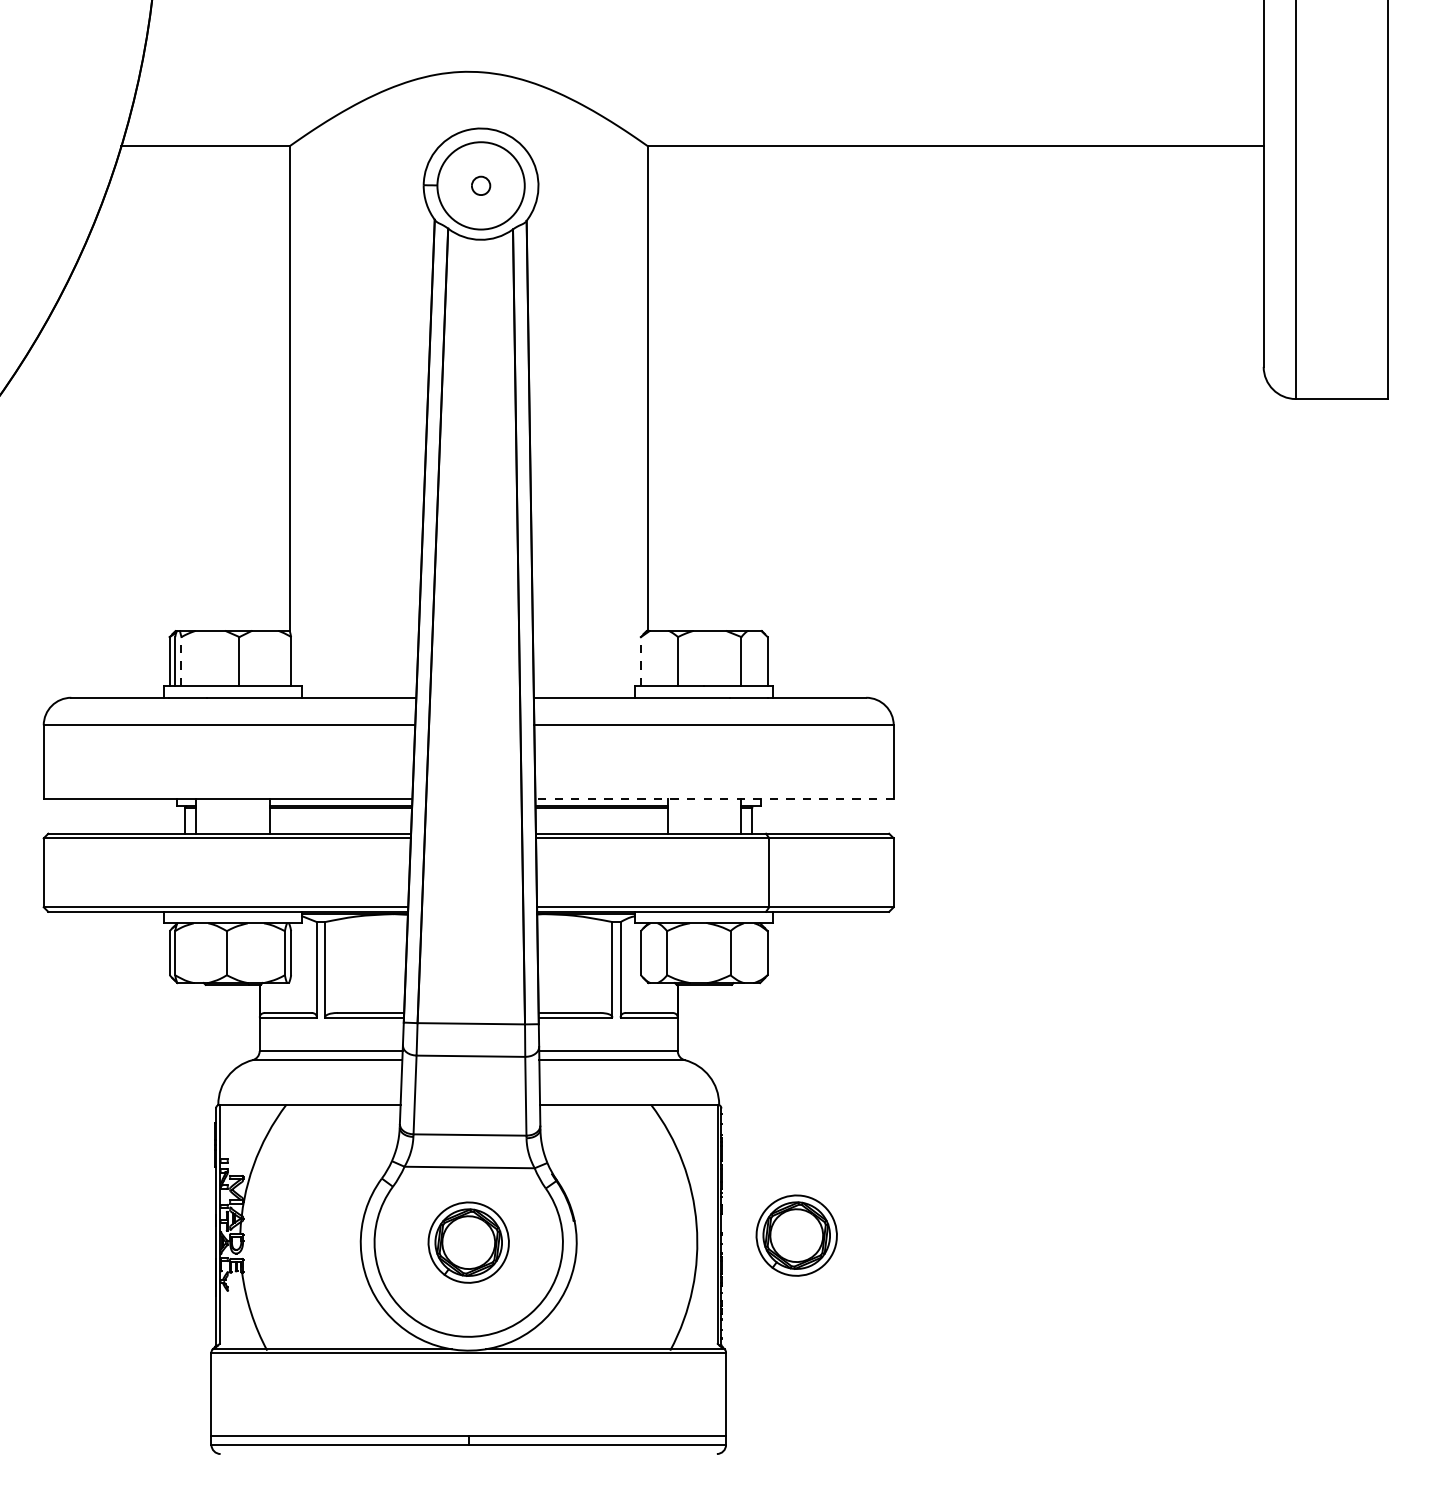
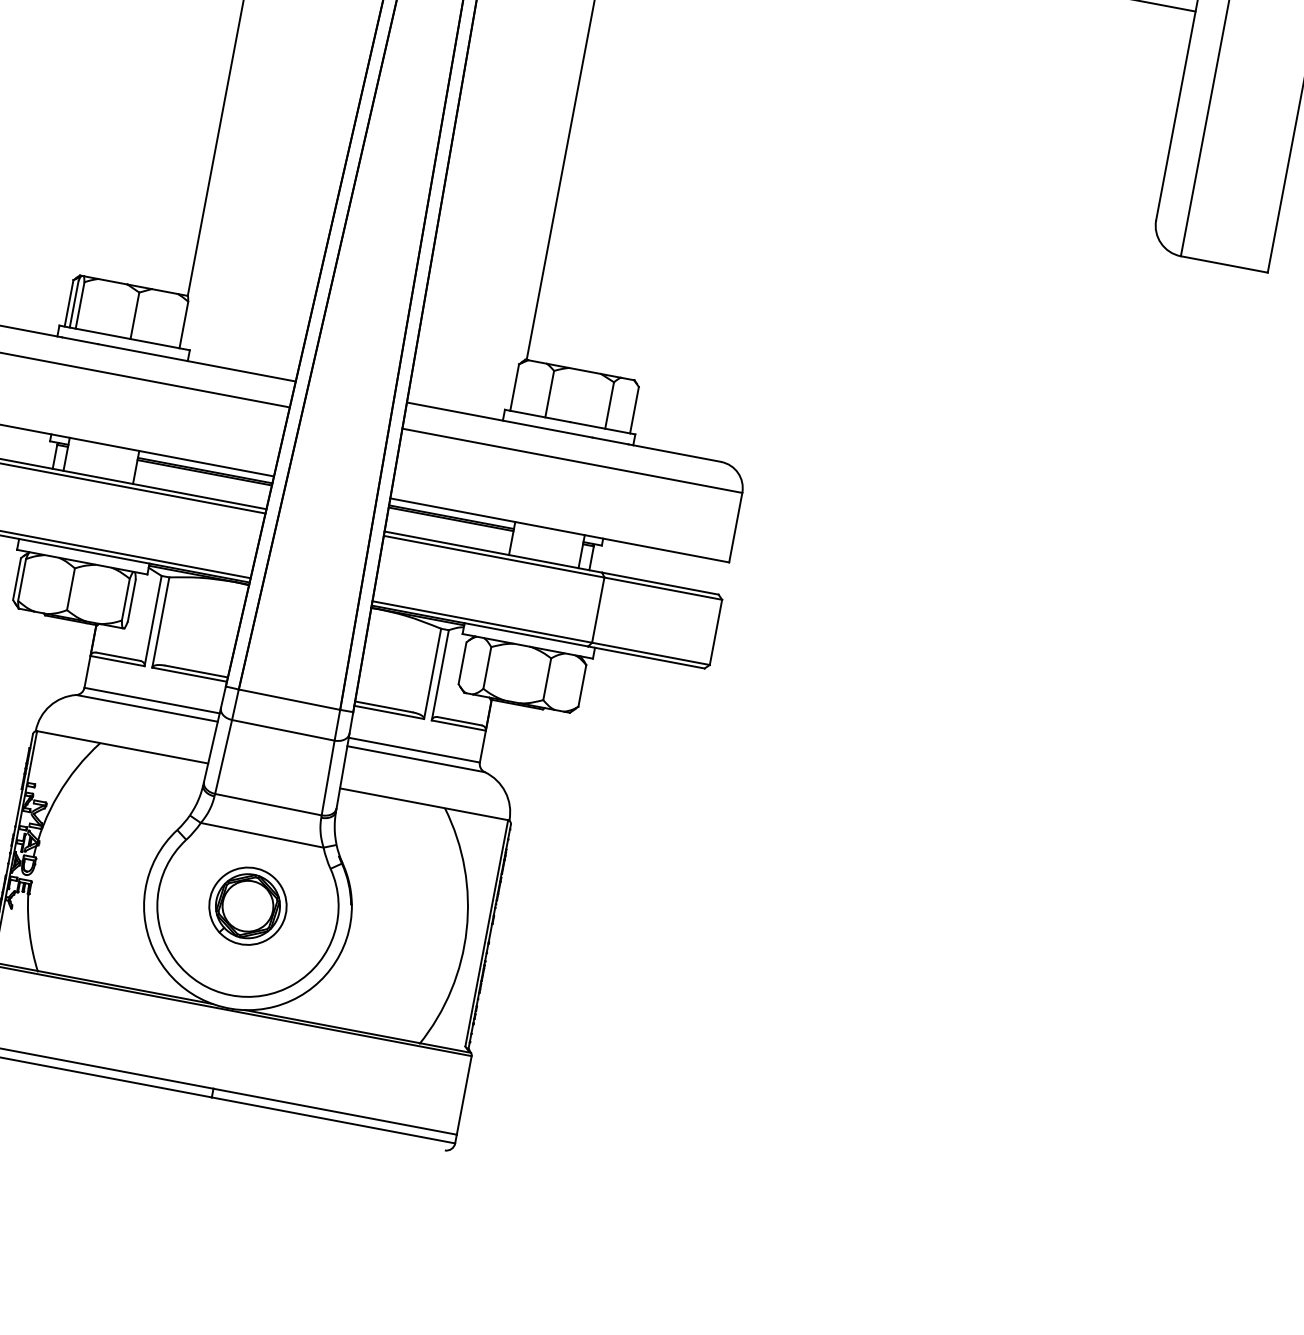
line: (181, 661) -> (80, 305), dashed -> solid
line: (640, 661) -> (514, 387), dashed -> solid
line: (714, 798) -> (559, 530), dashed -> solid
part: (796, 1235) -> (559, 958), removed

